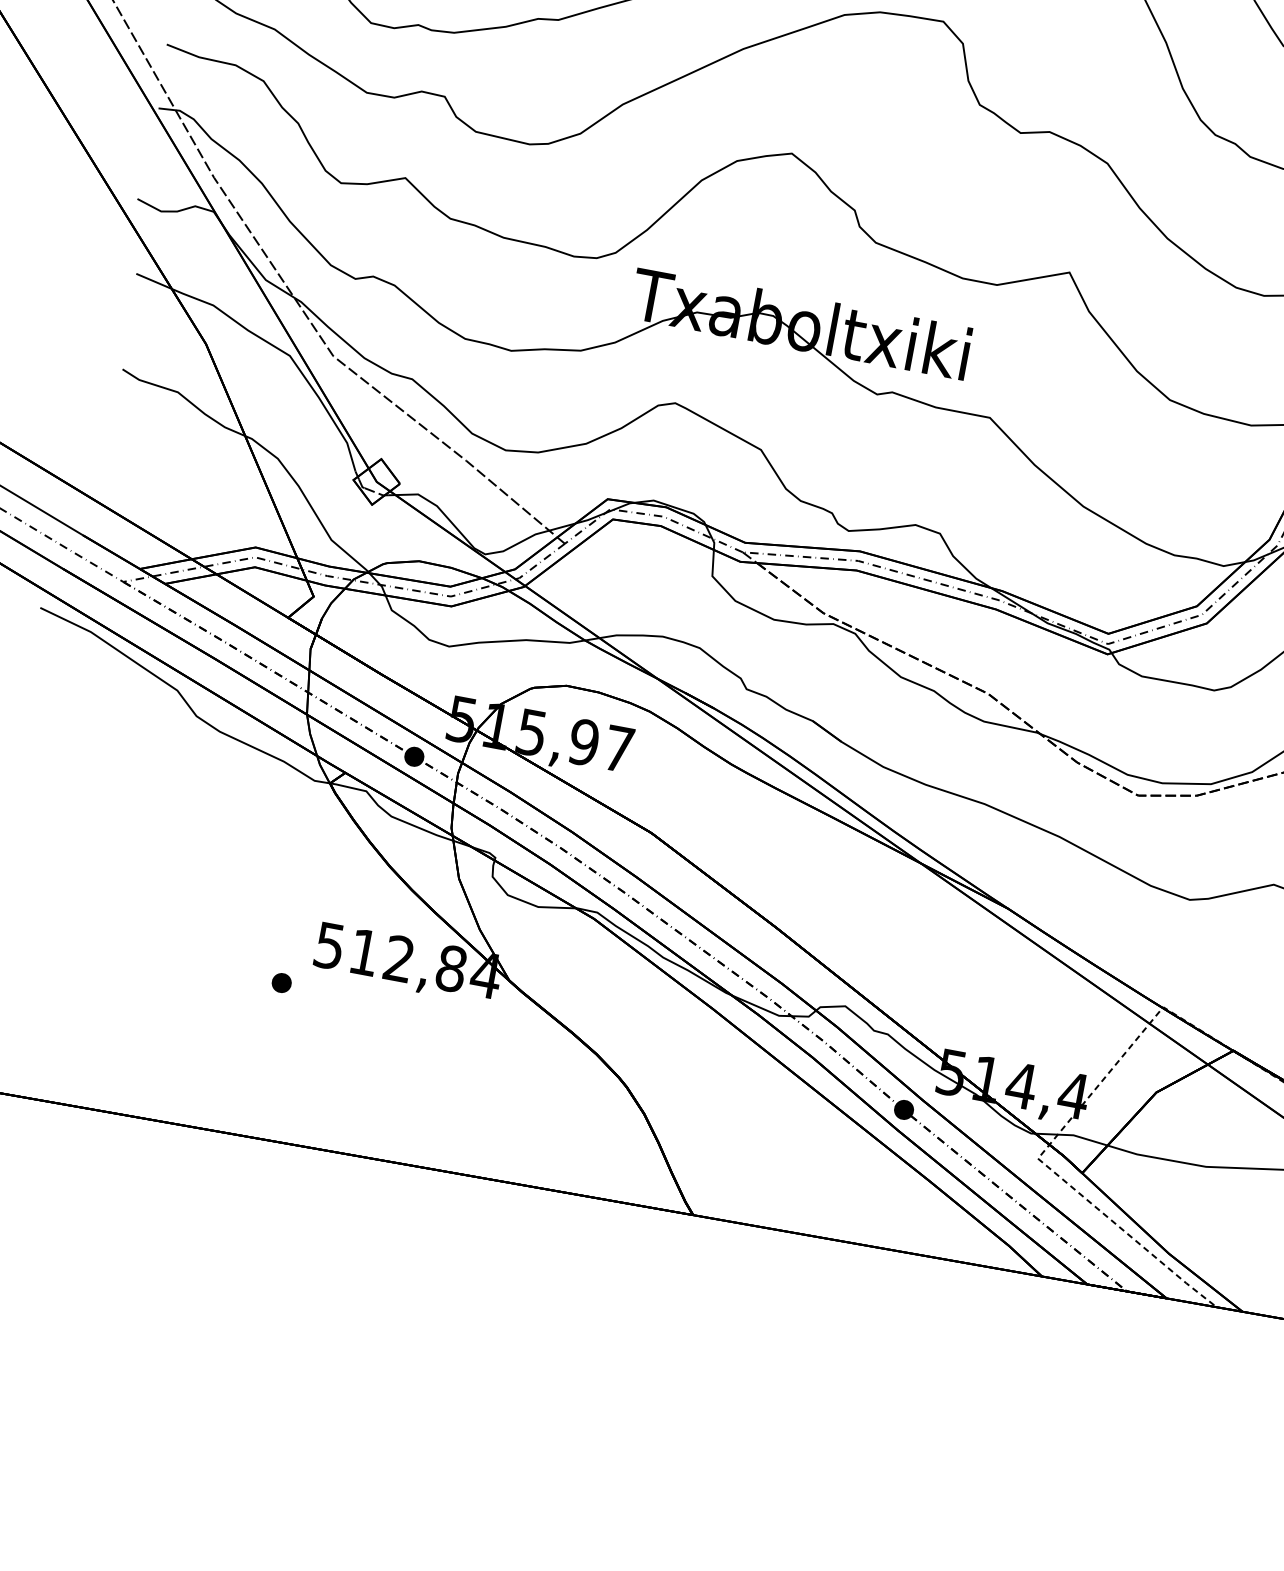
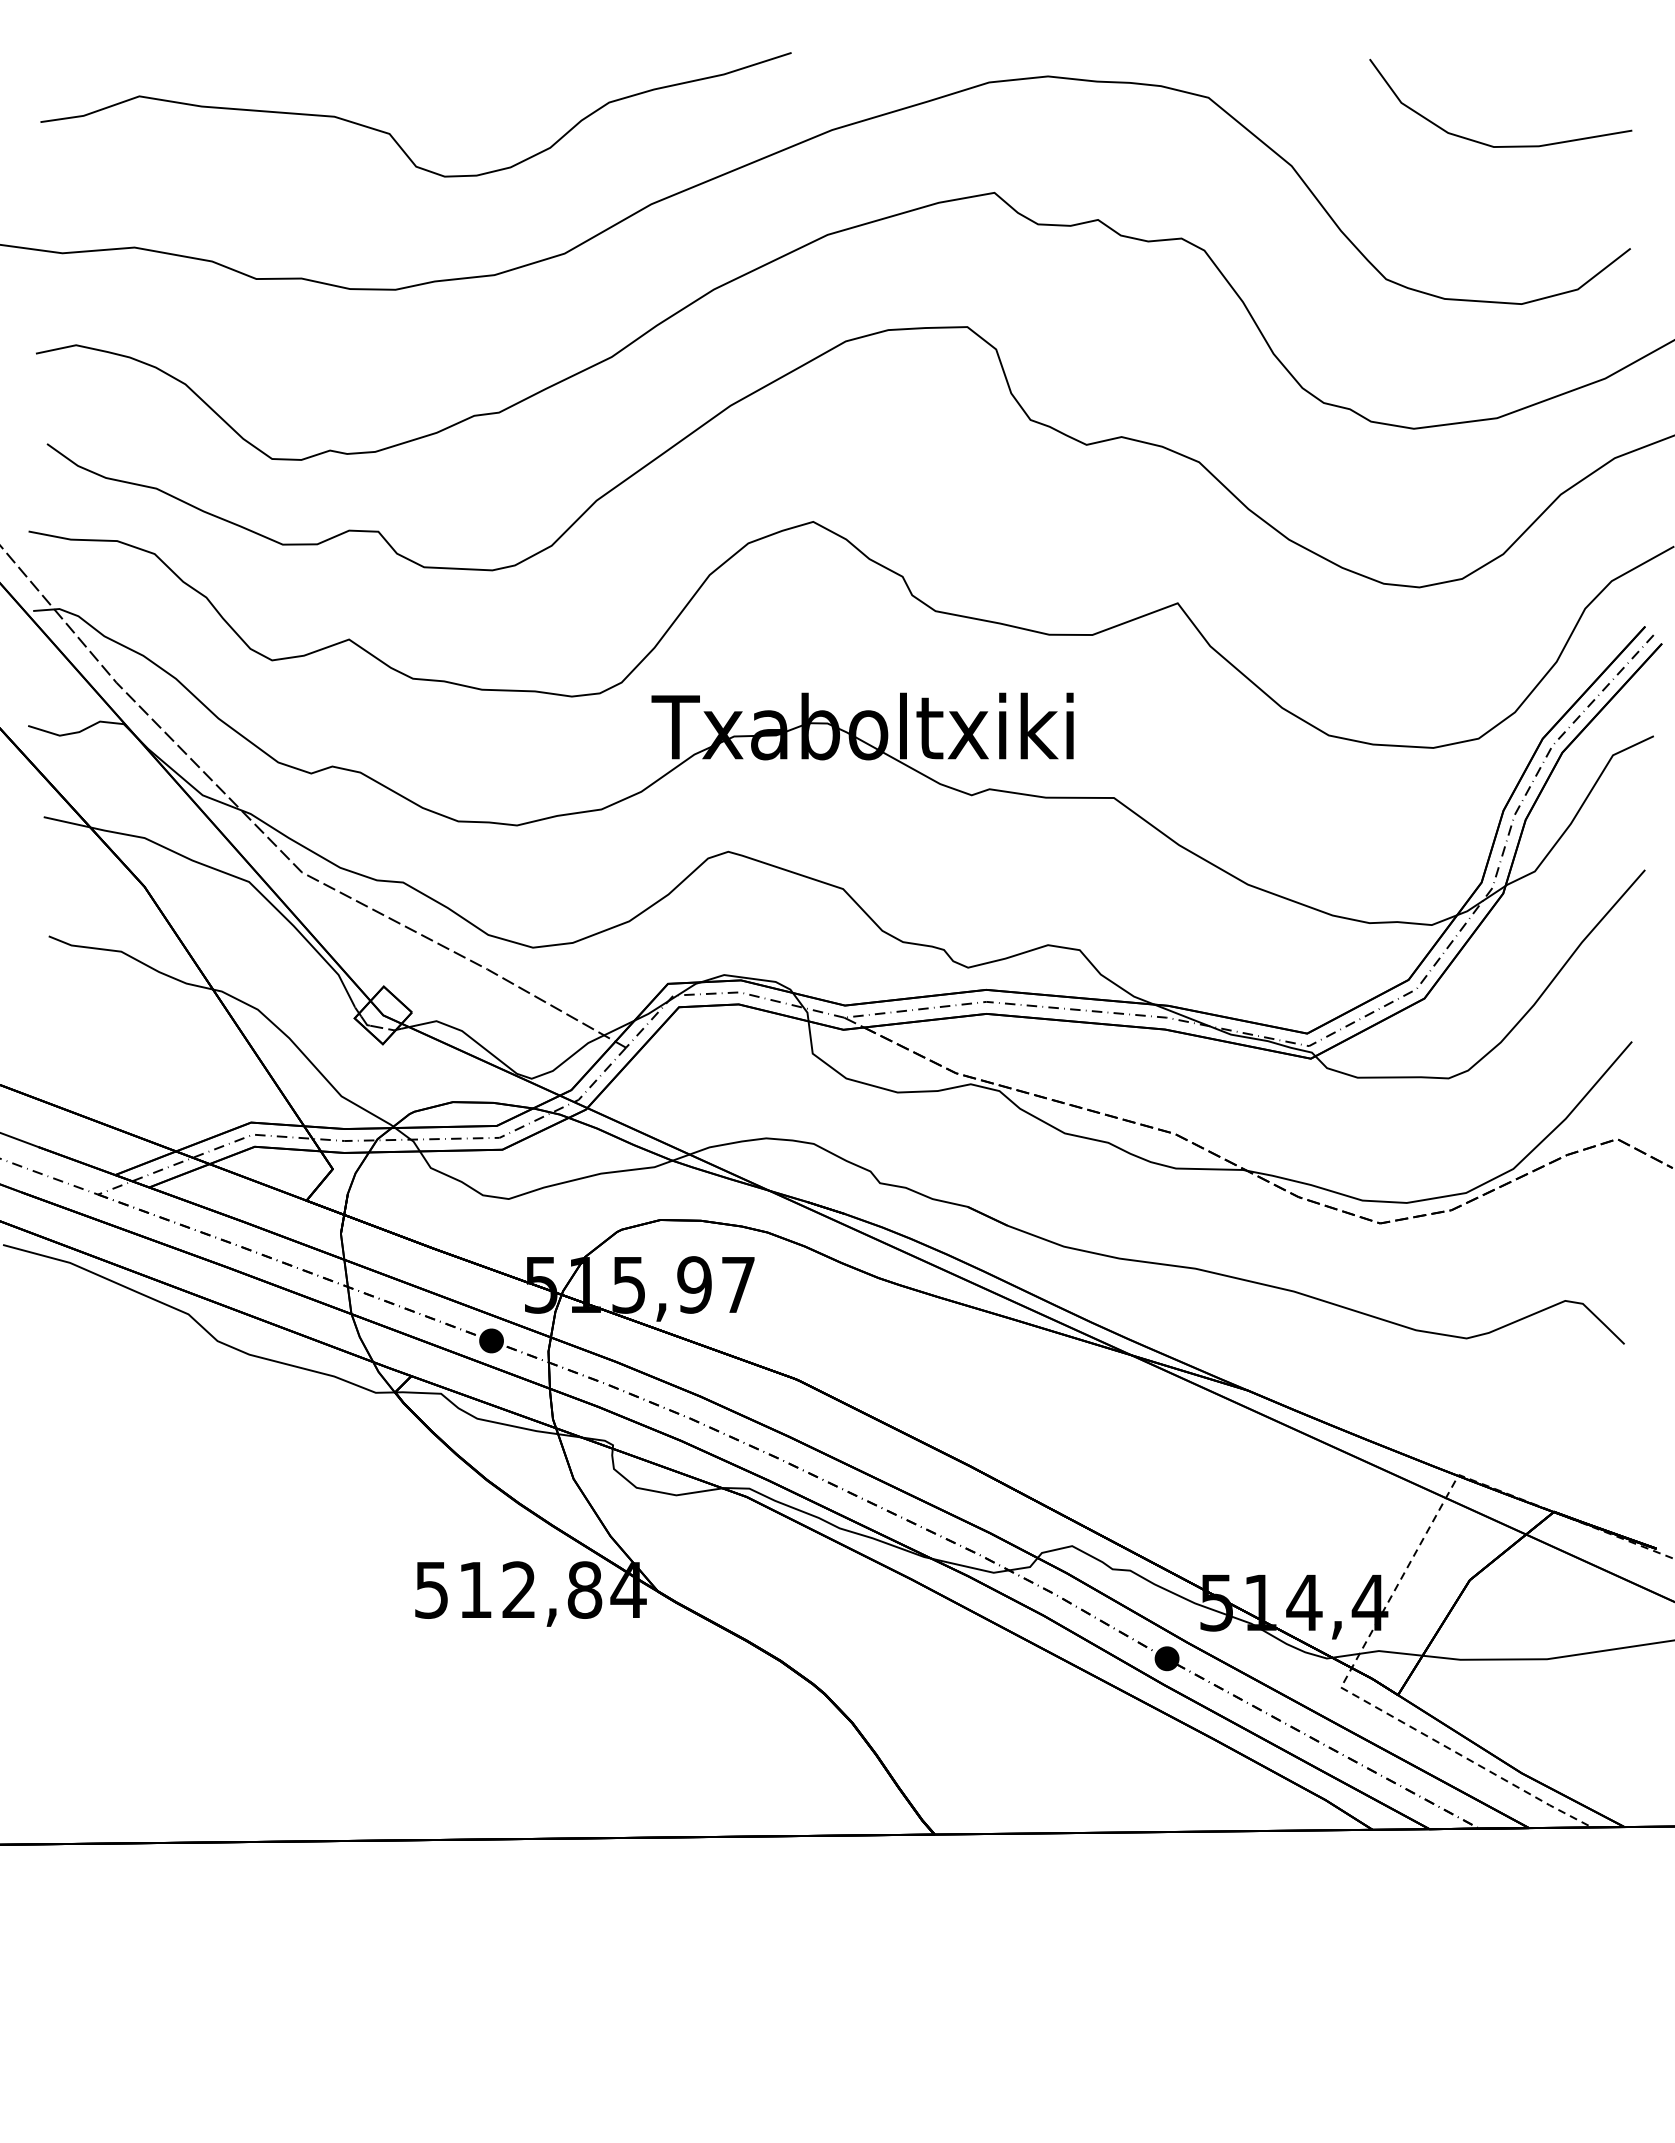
part: (281, 982) -> (381, 1645), removed

